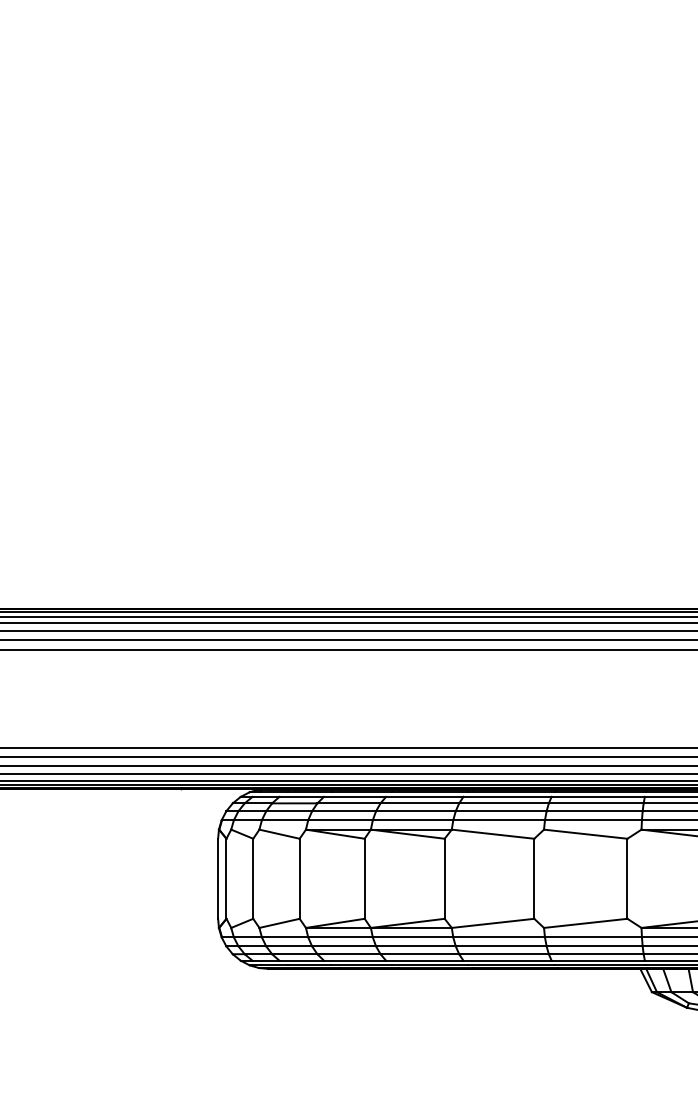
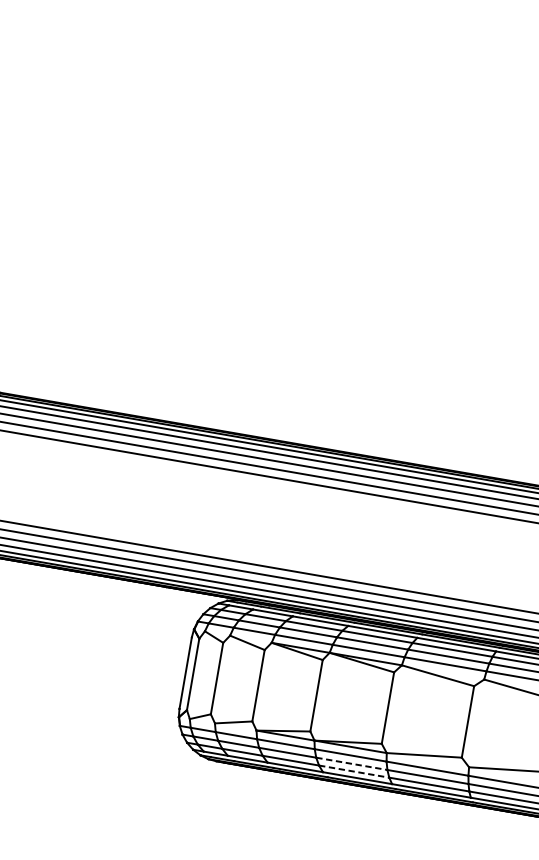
line: (415, 946) -> (351, 764), solid -> dashed
line: (420, 954) -> (354, 771), solid -> dashed

